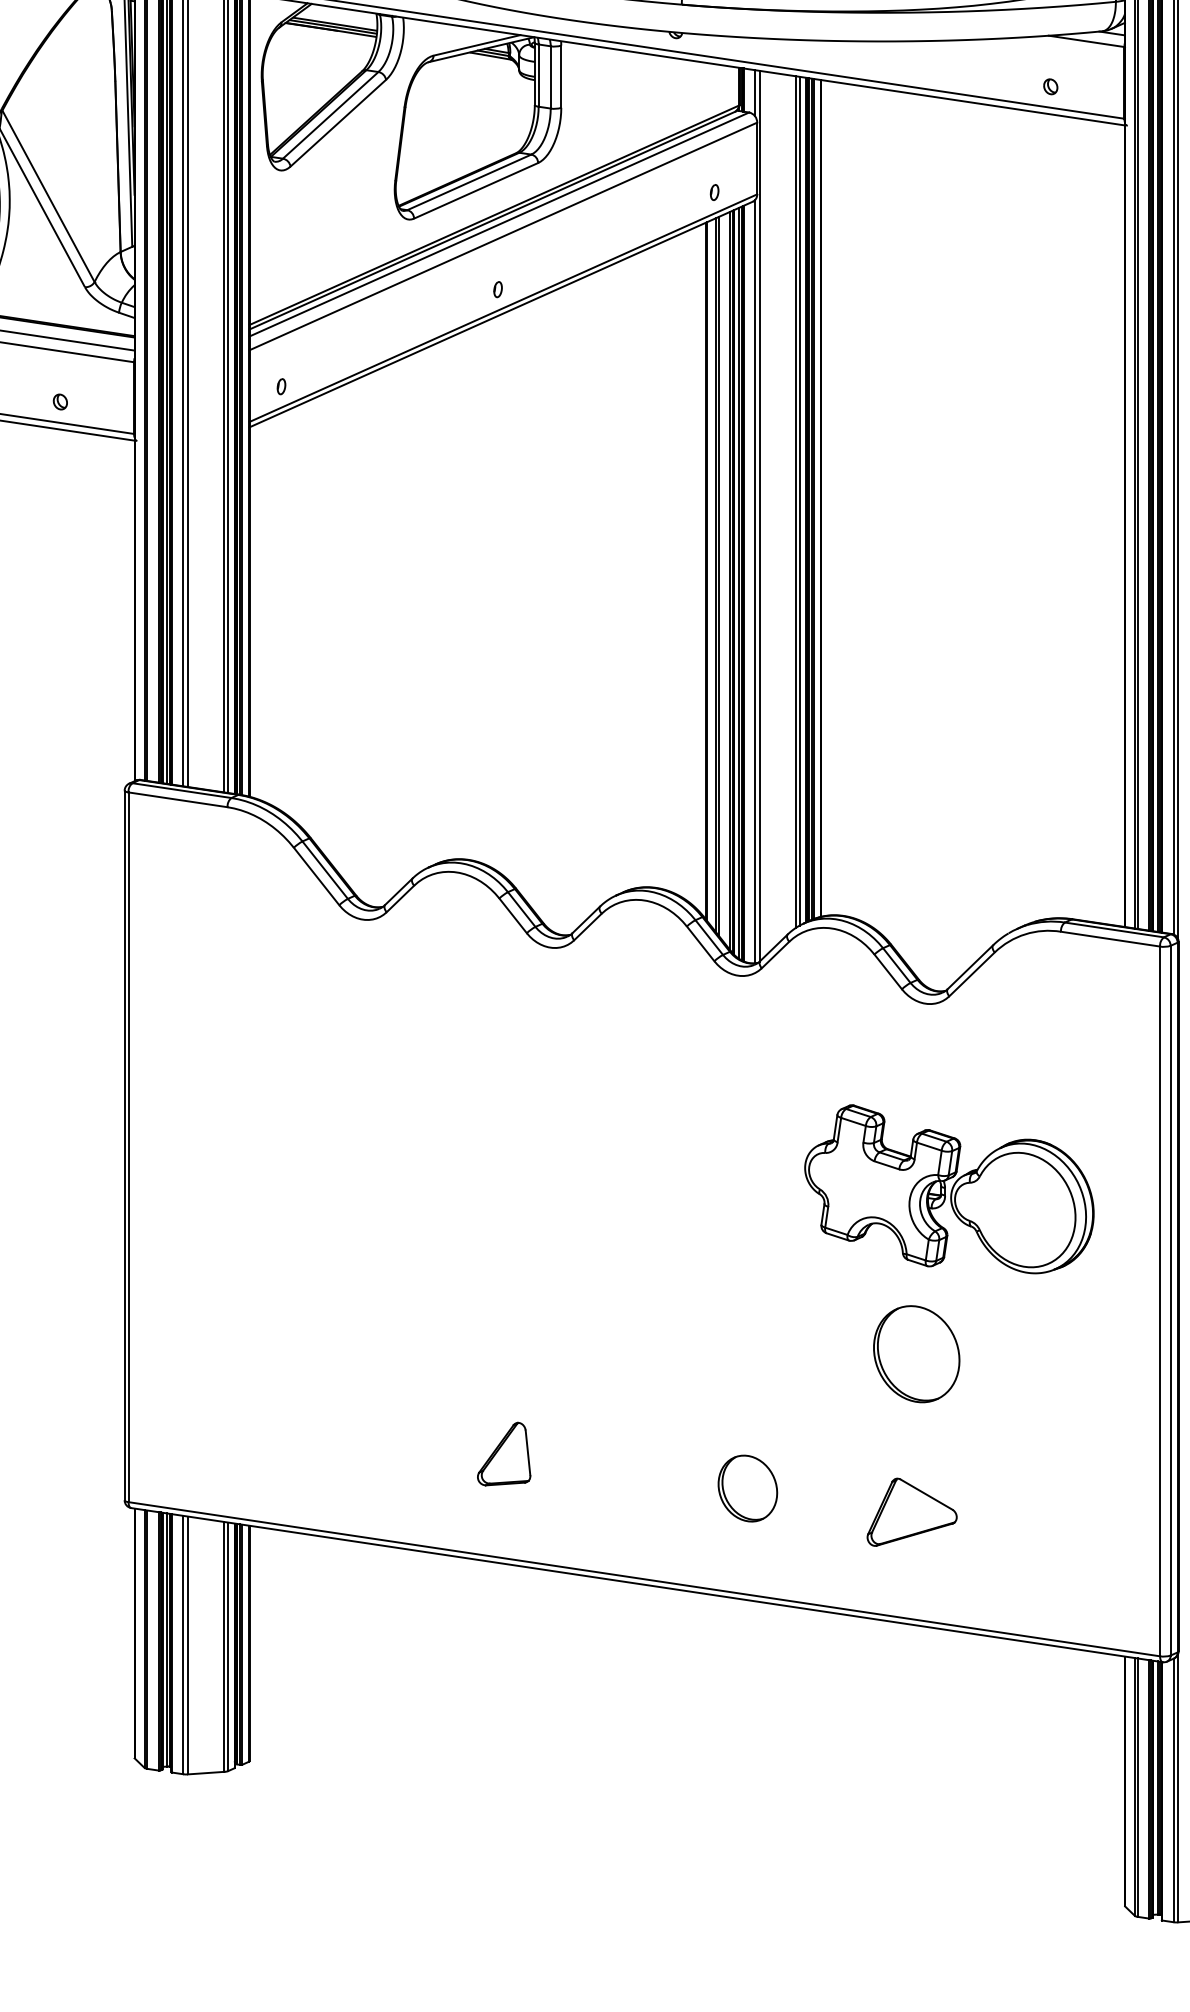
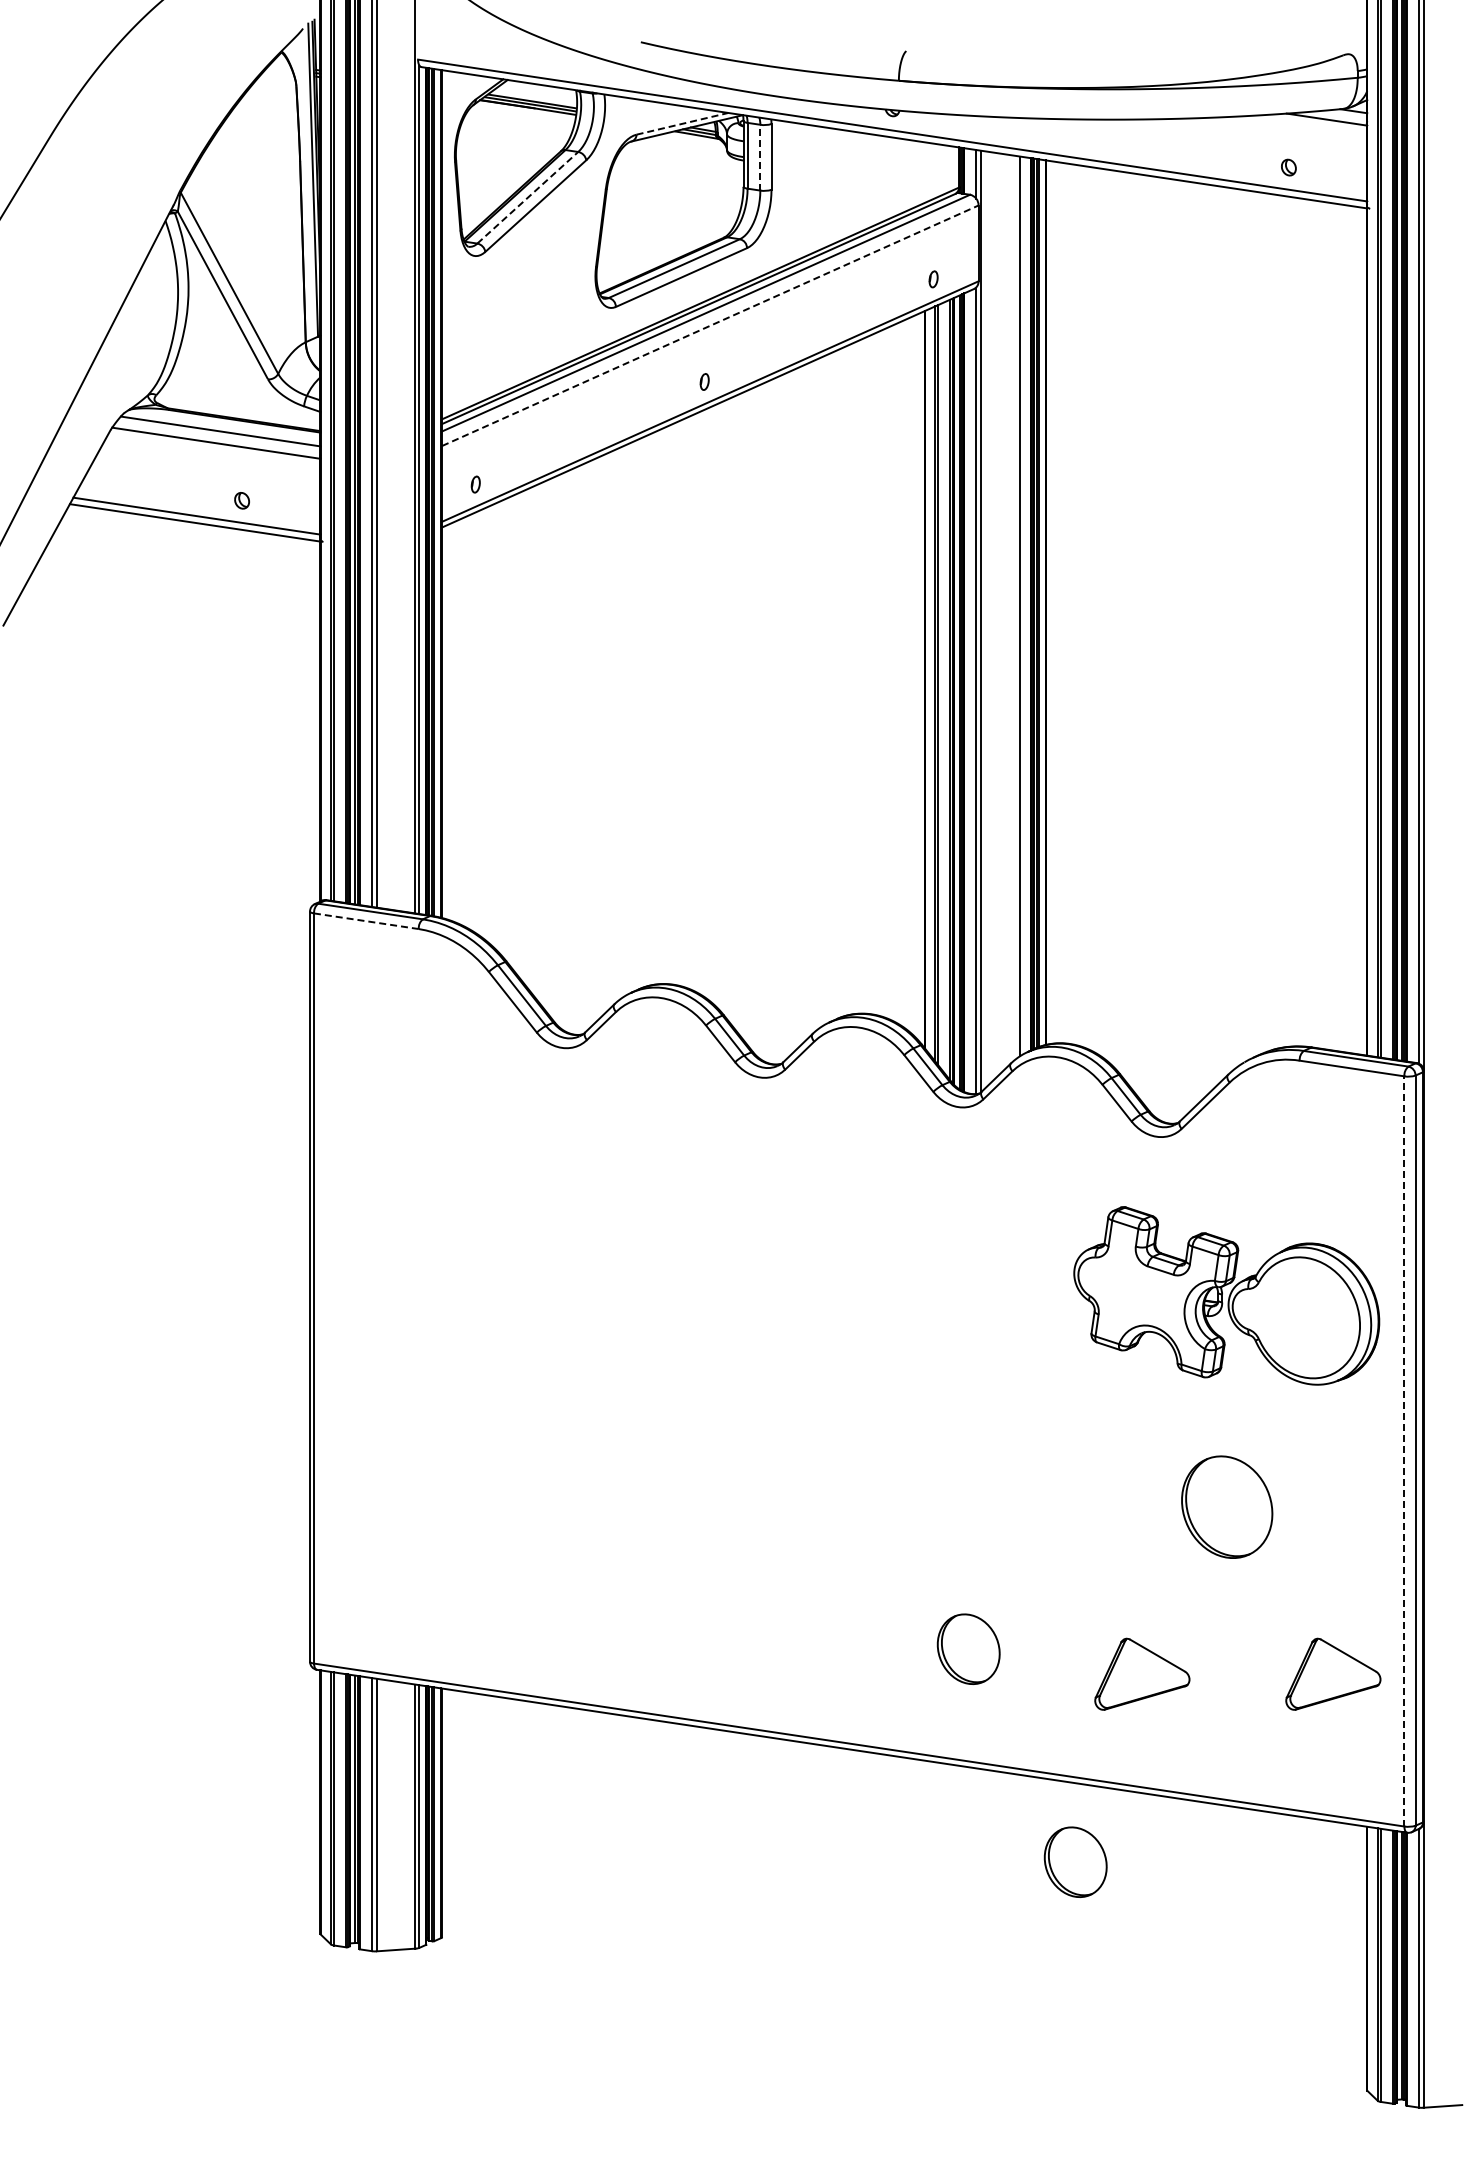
line: (477, 45) -> (682, 123), solid -> dashed
line: (550, 77) -> (760, 157), solid -> dashed
line: (331, 115) -> (528, 197), solid -> dashed
line: (503, 236) -> (710, 325), solid -> dashed
line: (799, 501) -> (1023, 605), removed
line: (178, 800) -> (366, 921), solid -> dashed
part: (949, 1188) -> (1226, 1295), moved
line: (1160, 1300) -> (1404, 1450), solid -> dashed
part: (917, 1353) -> (1227, 1506), moved
part: (503, 1453) -> (710, 1612), removed
part: (1092, 1511) -> (1333, 1673), added
part: (848, 1689) -> (1075, 1861), added

